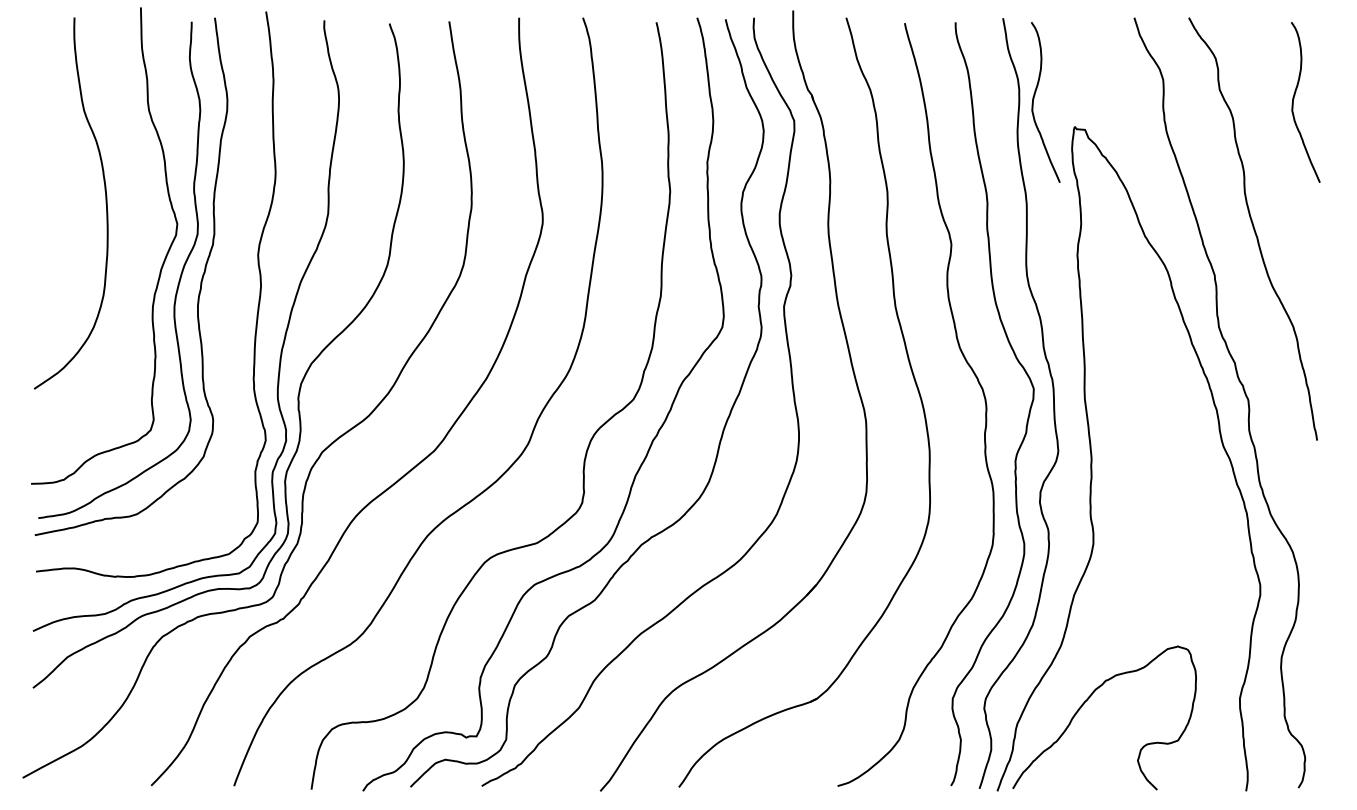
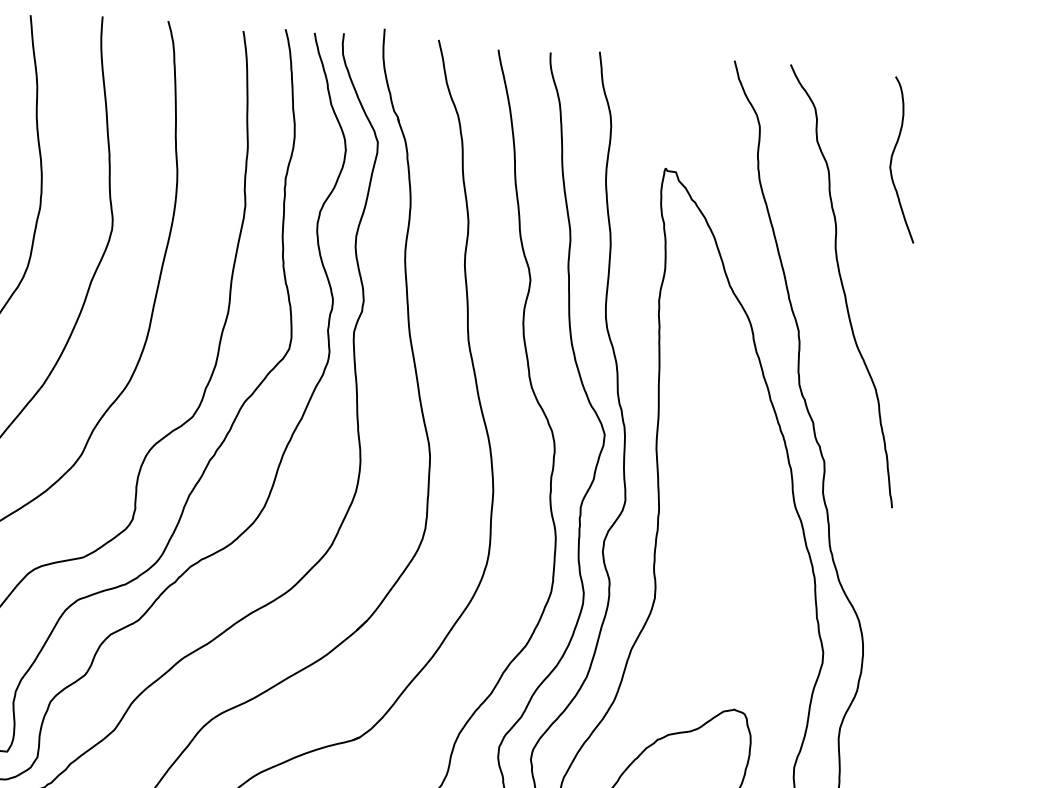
curve: (1034, 99) -> (626, 137), removed

